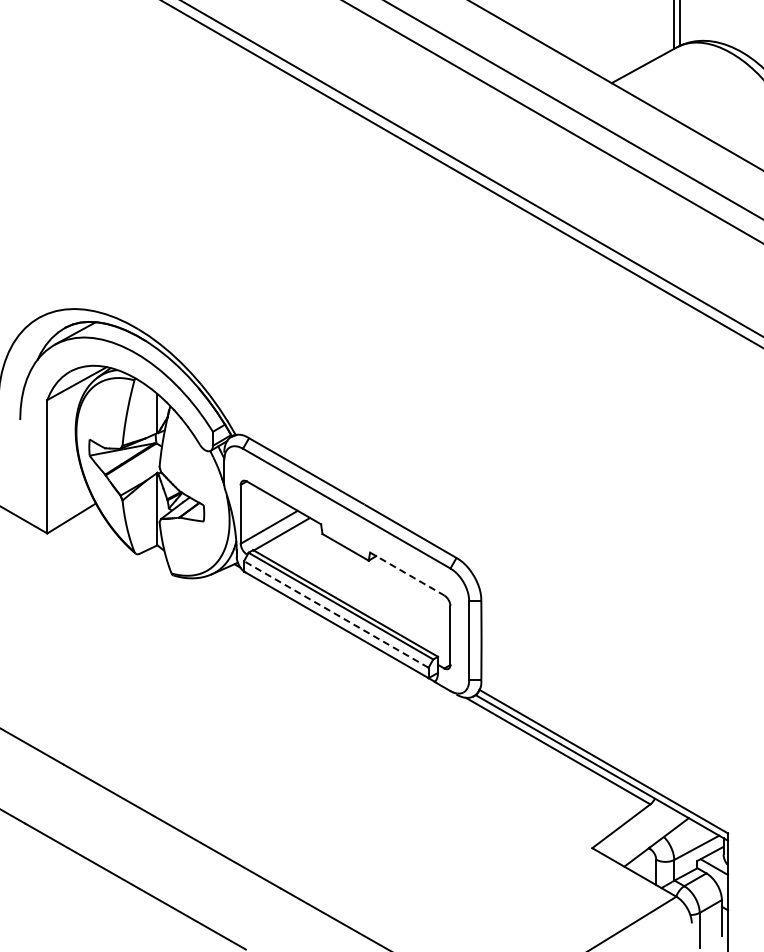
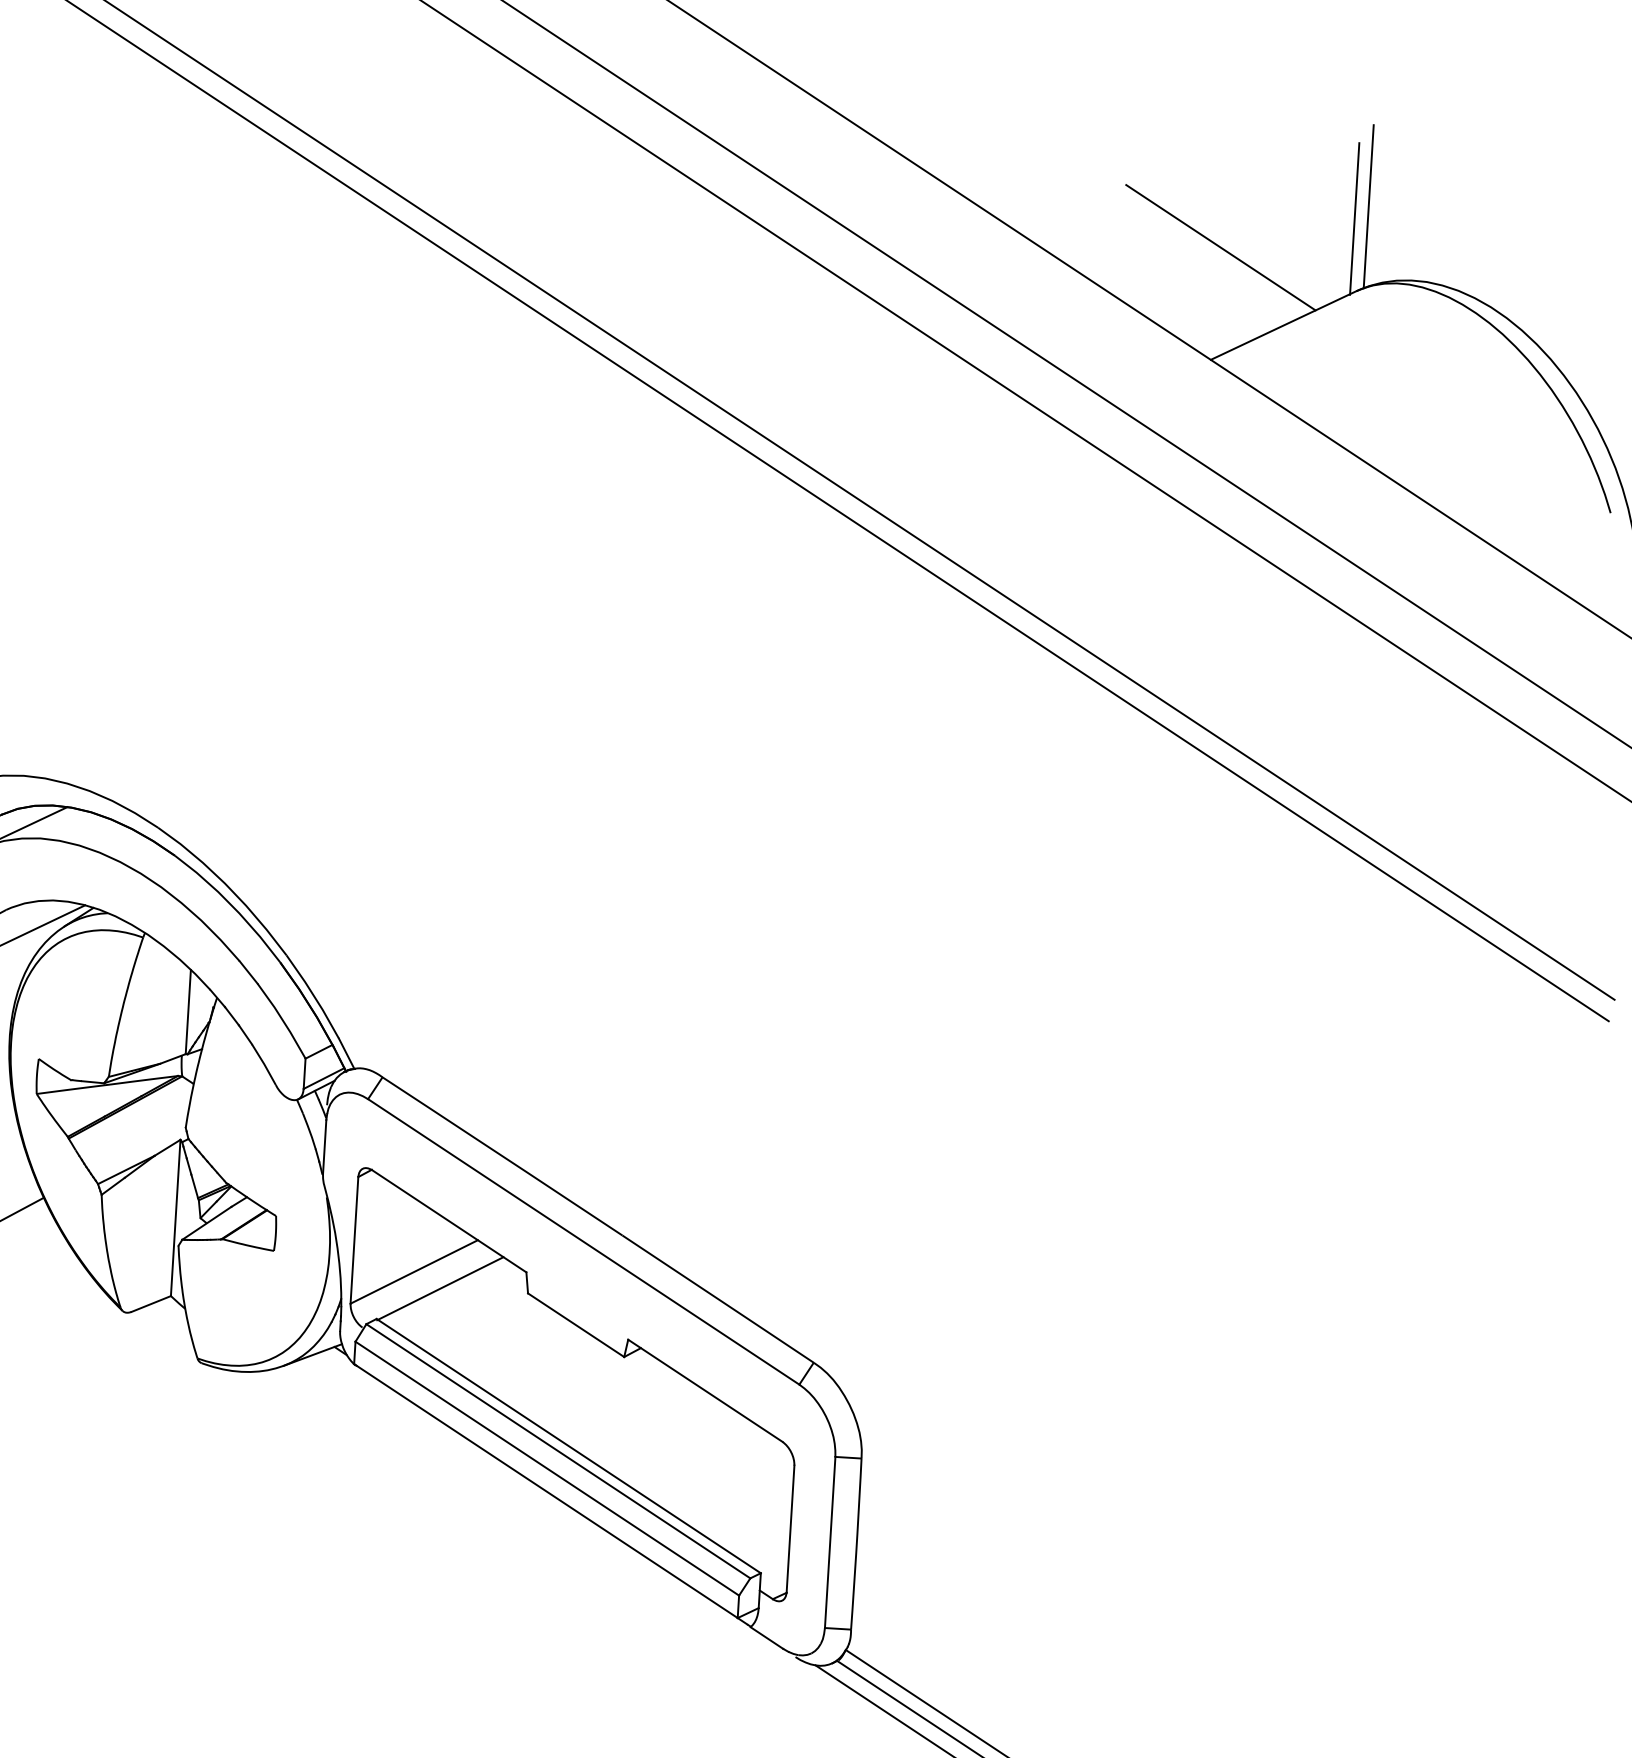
line: (612, 30) -> (1219, 246), added
line: (407, 574) -> (705, 1391), dashed -> solid
line: (336, 614) -> (547, 1468), dashed -> solid

